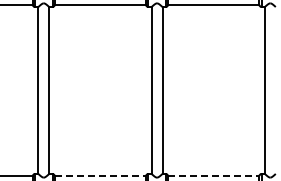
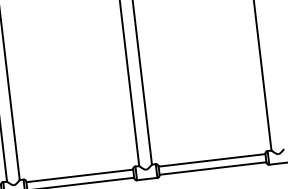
line: (100, 176) -> (79, 176), dashed -> solid
line: (213, 176) -> (211, 160), dashed -> solid

